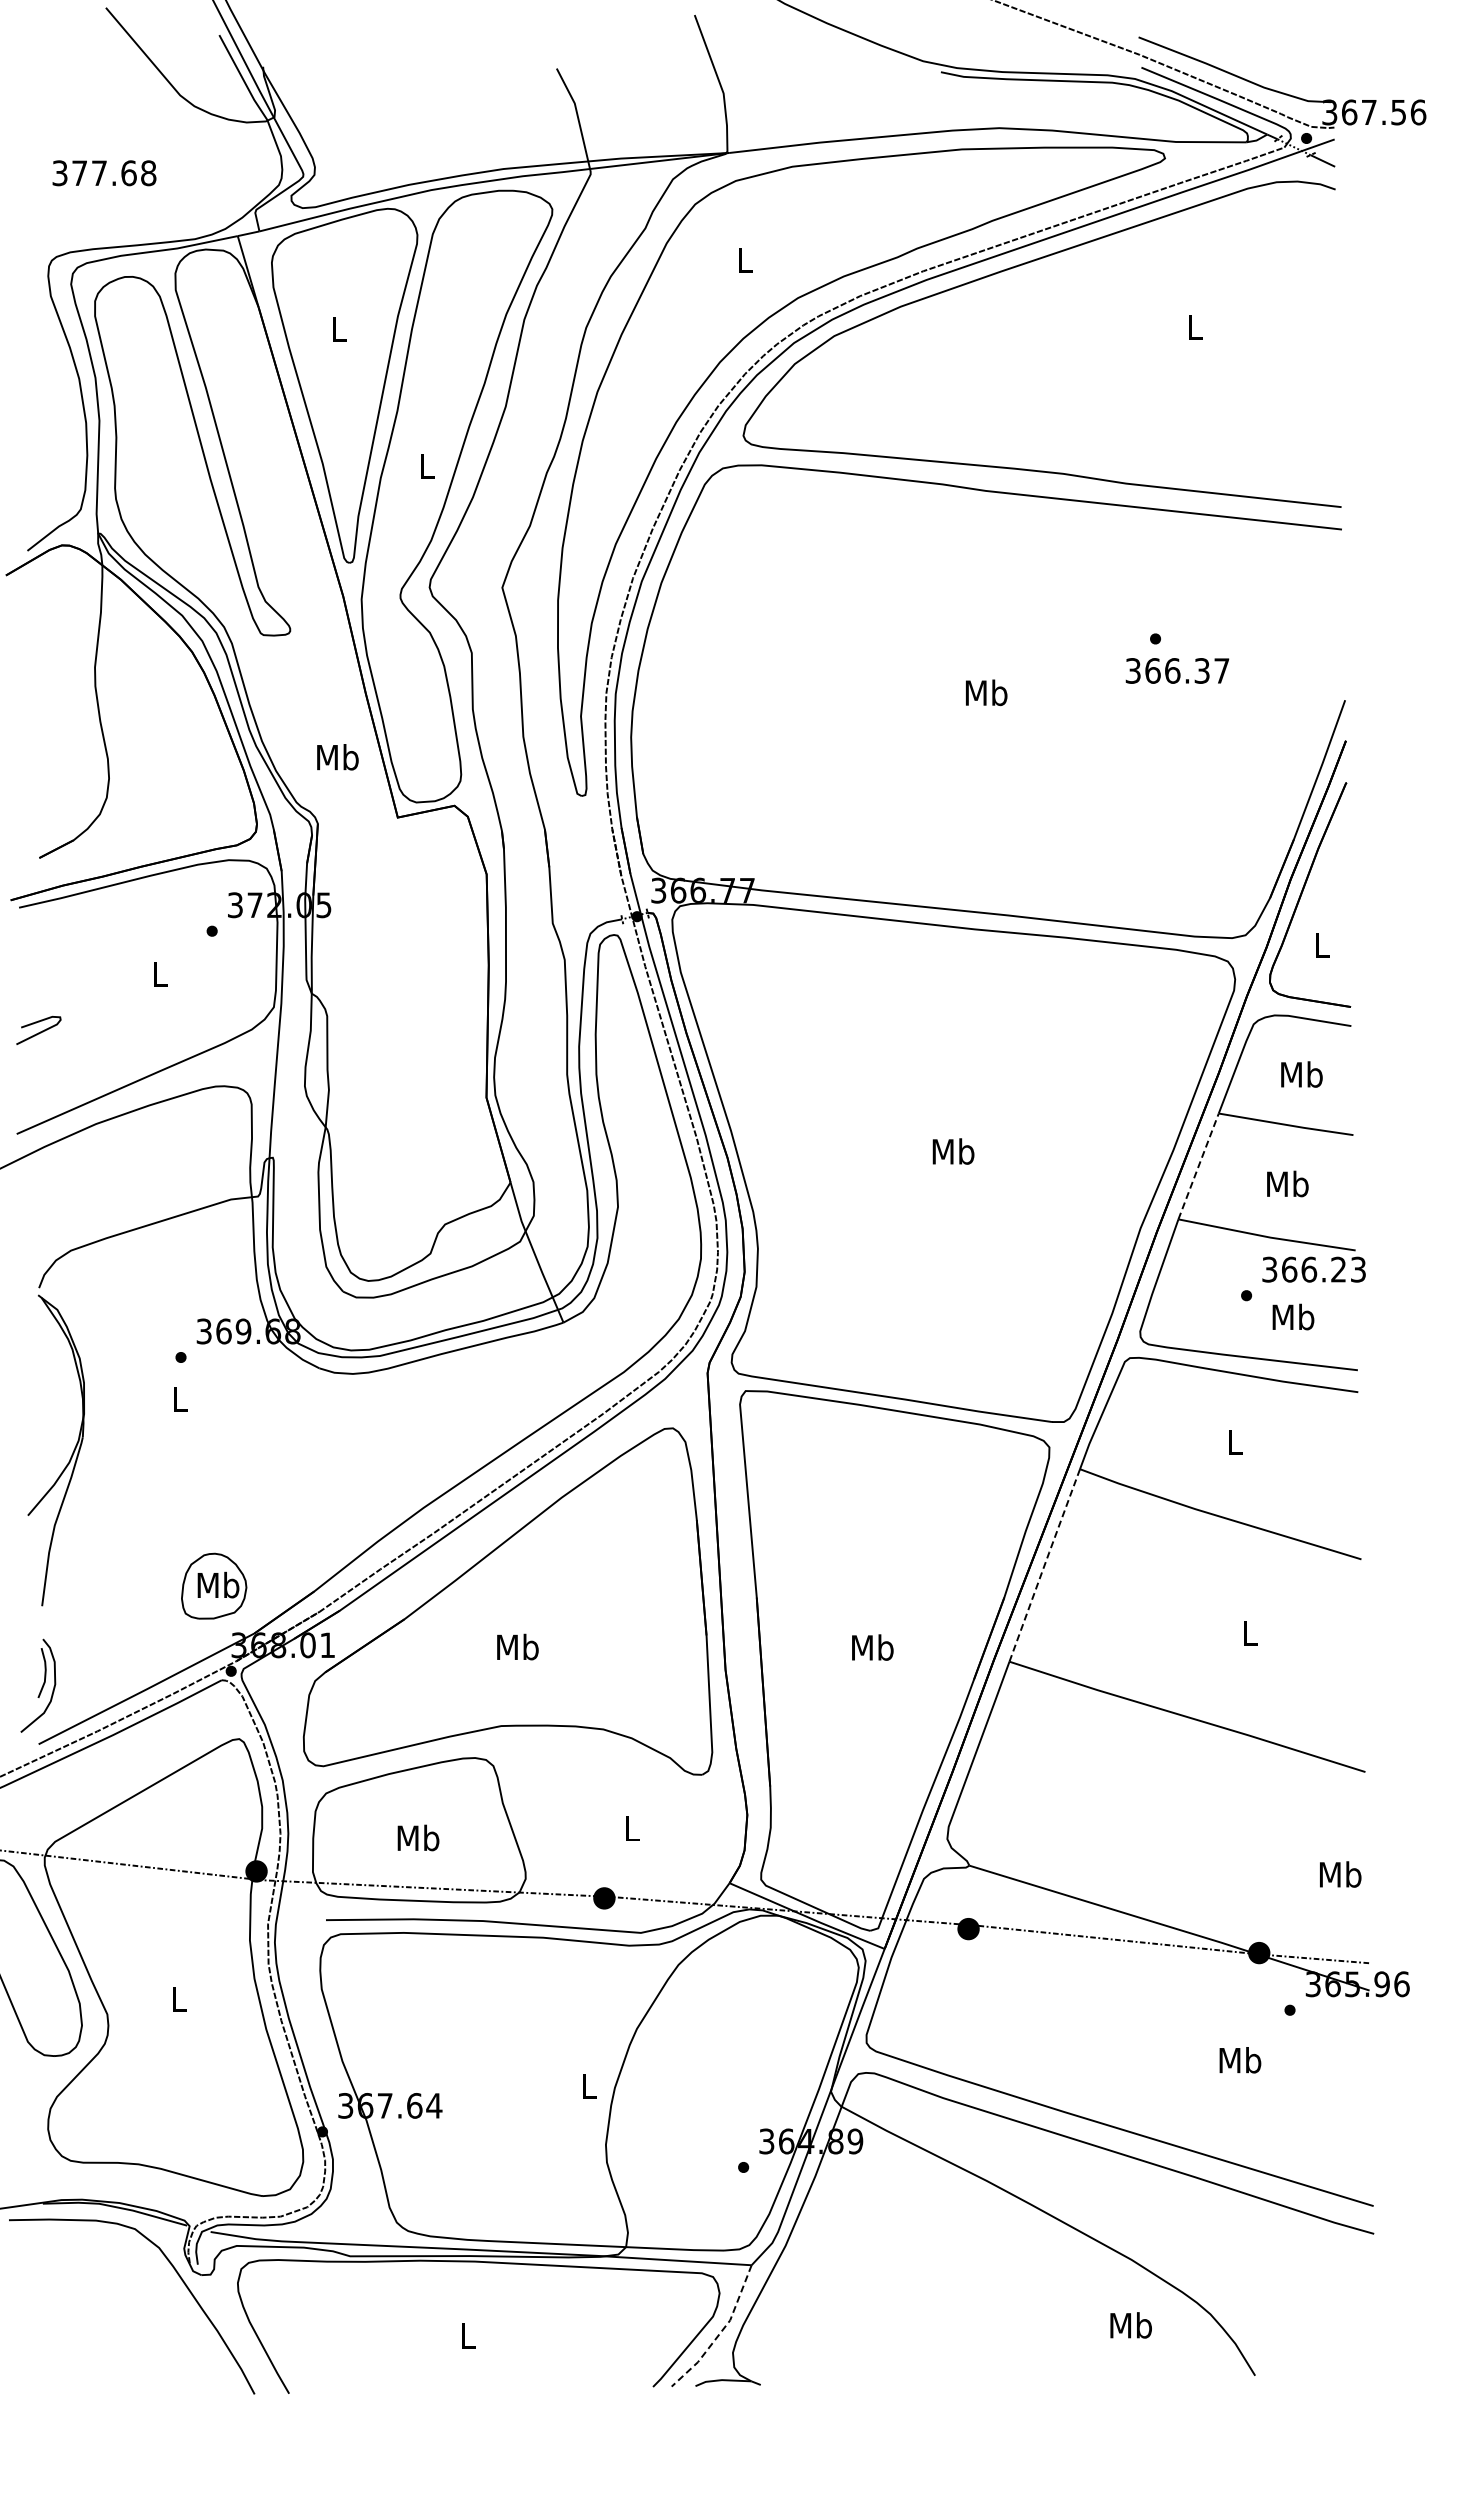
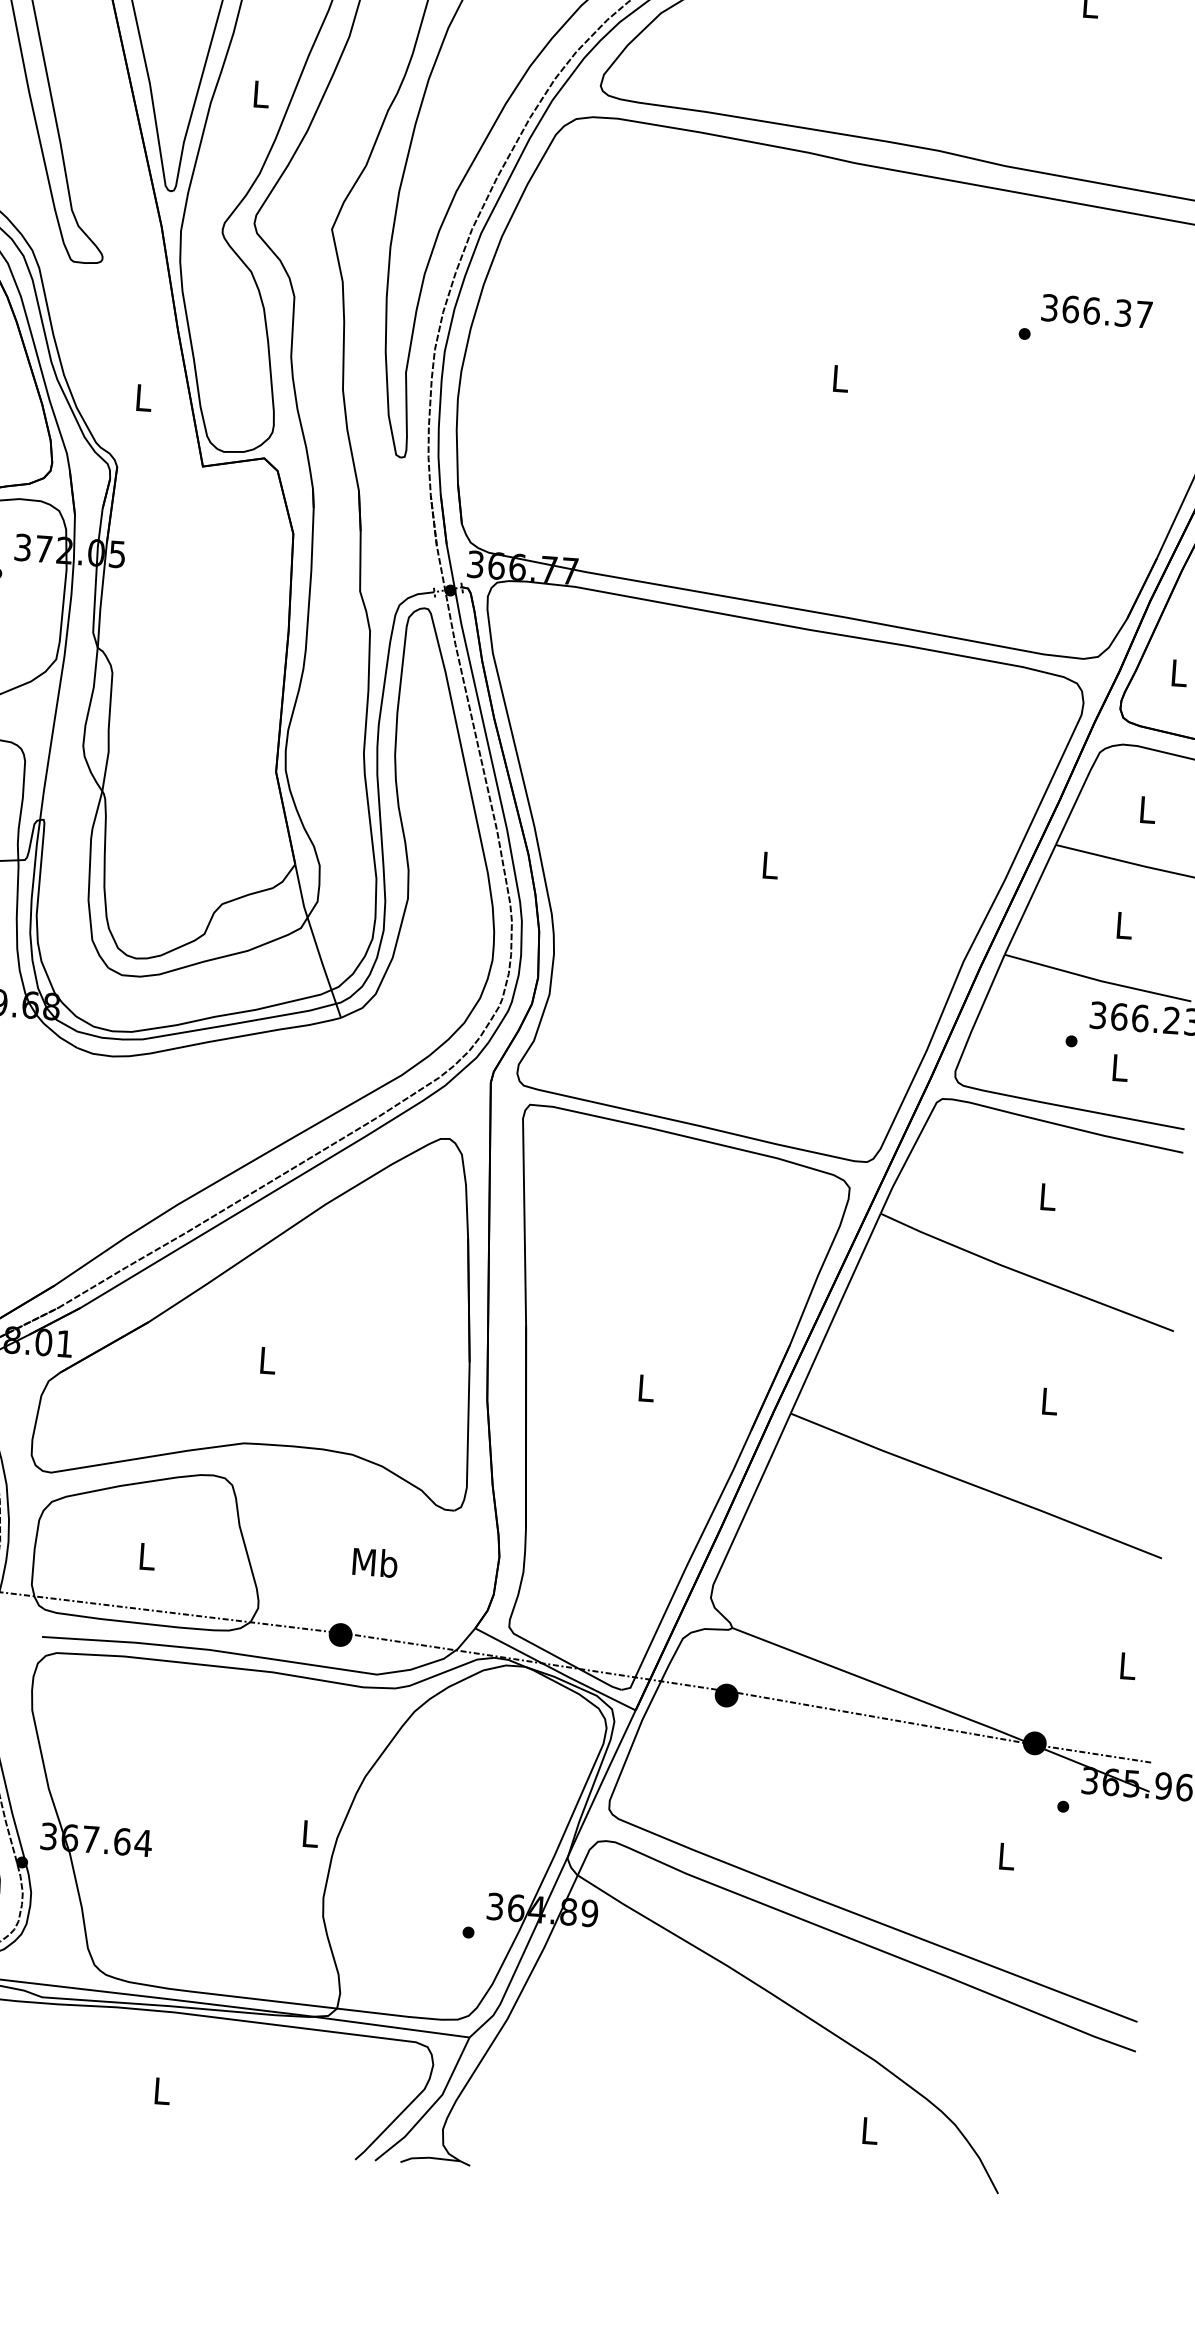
text: (1177, 670) -> (1097, 310), moved
text: (986, 692) -> (840, 378), Mb -> L
text: (337, 757) -> (143, 397), Mb -> L
text: (1301, 1074) -> (1147, 809), Mb -> L
text: (953, 1151) -> (770, 865), Mb -> L
line: (1198, 1166) -> (1030, 899), dashed -> solid
text: (1287, 1183) -> (1123, 924), Mb -> L
text: (1293, 1316) -> (1120, 1067), Mb -> L
line: (1044, 1564) -> (835, 1312), dashed -> solid
text: (517, 1646) -> (267, 1359), Mb -> L
text: (872, 1647) -> (645, 1387), Mb -> L
text: (631, 1828) -> (374, 1562), L -> Mb
text: (418, 1837) -> (147, 1555), Mb -> L
text: (1340, 1874) -> (1127, 1665), Mb -> L
text: (1240, 2060) -> (1006, 1856), Mb -> L
text: (1130, 2325) -> (869, 2130), Mb -> L
line: (721, 2332) -> (432, 2106), dashed -> solid

